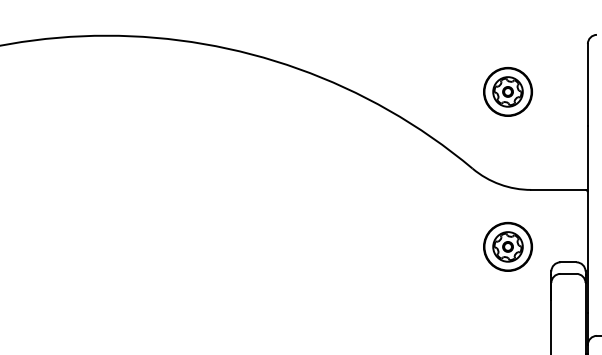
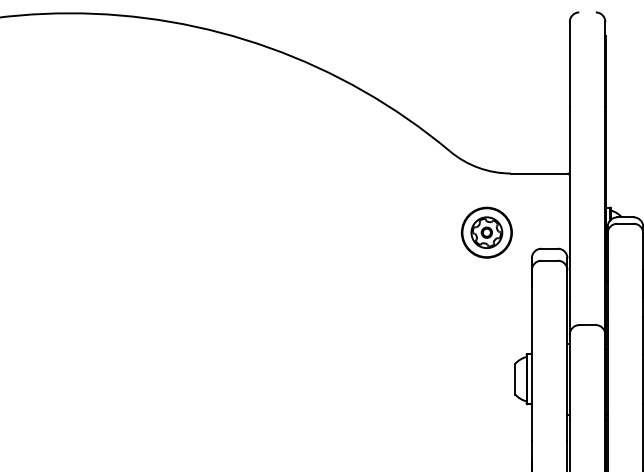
part: (507, 91) -> (486, 71), removed

